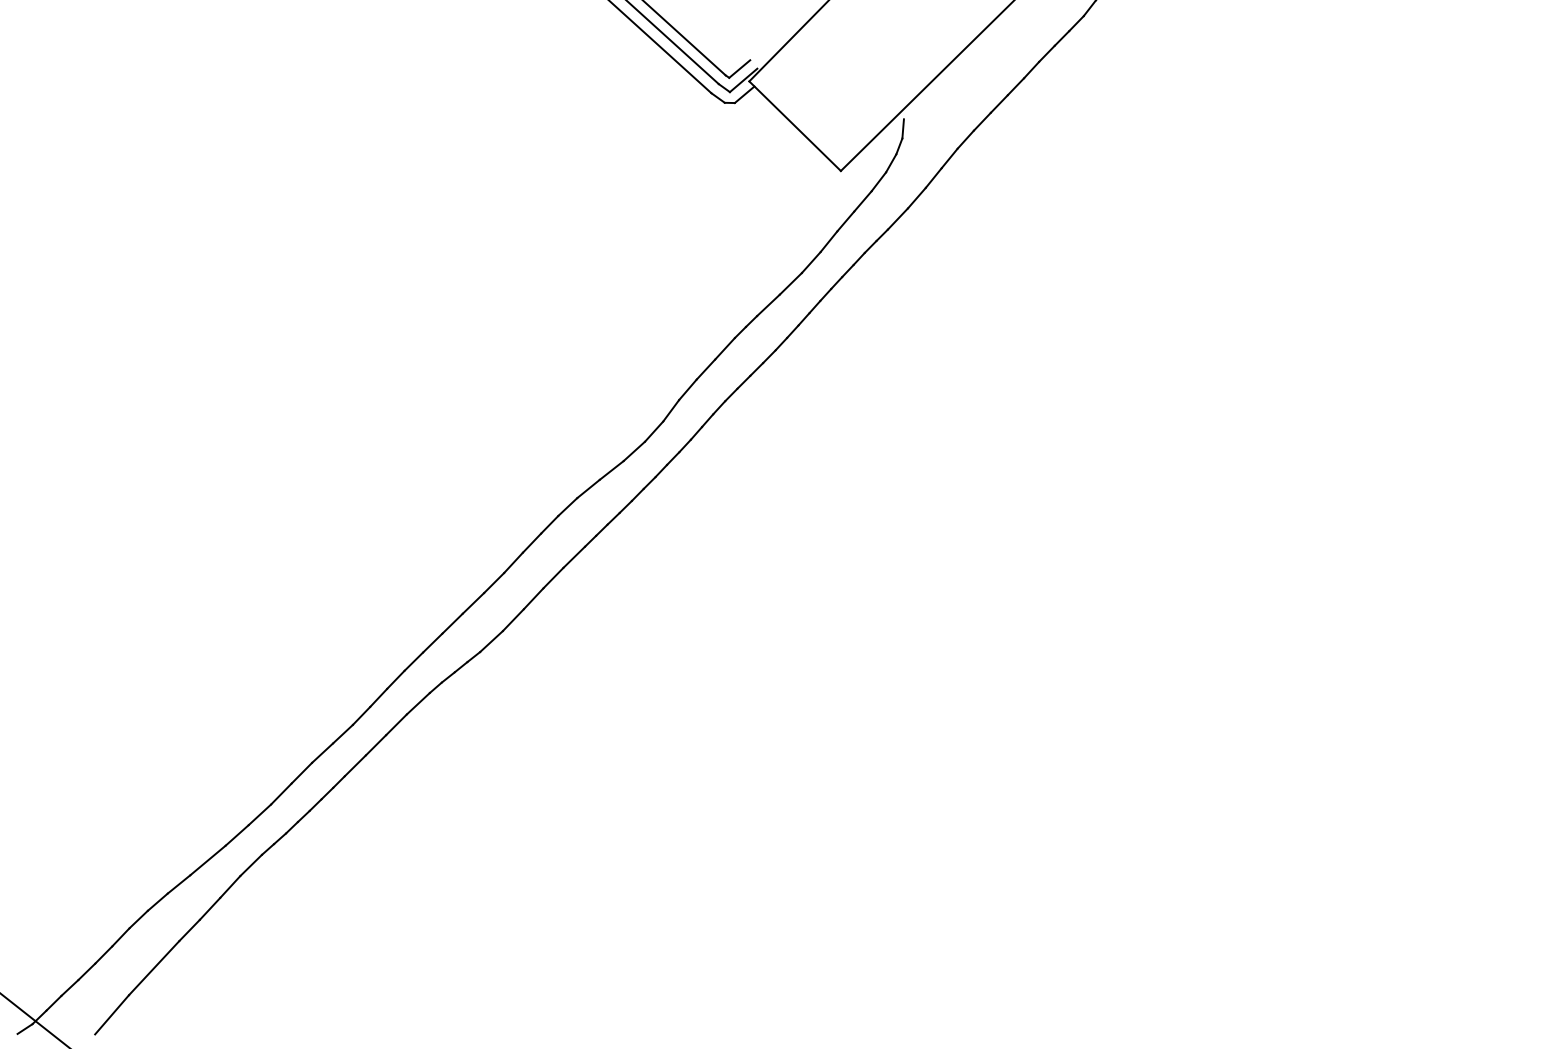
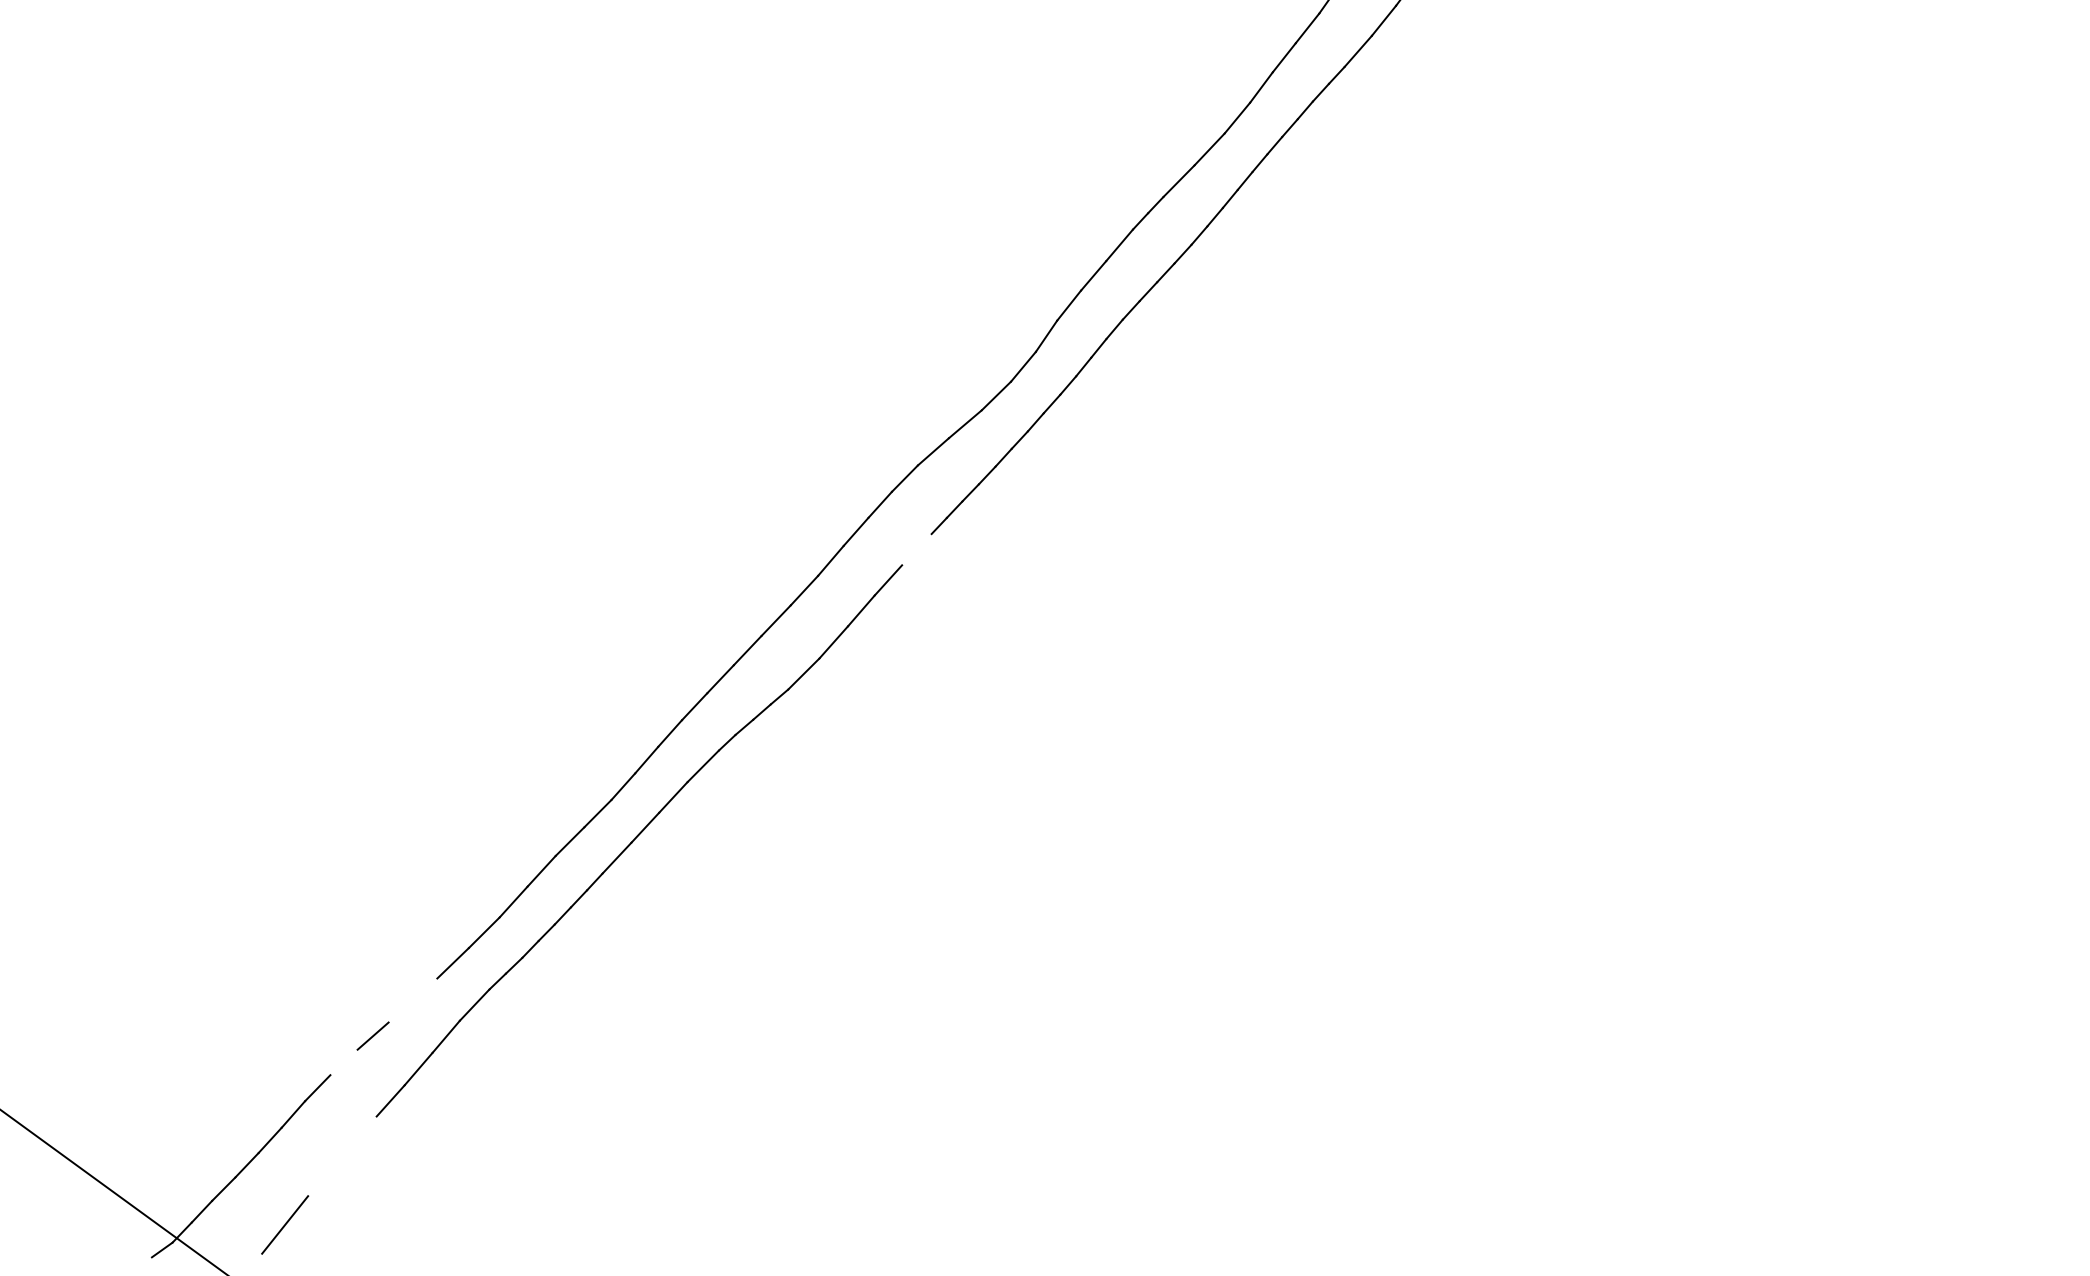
line: (574, 556) -> (917, 548), removed
line: (207, 860) -> (412, 1000), removed
line: (157, 901) -> (343, 1061), removed
line: (154, 968) -> (342, 1156), removed

